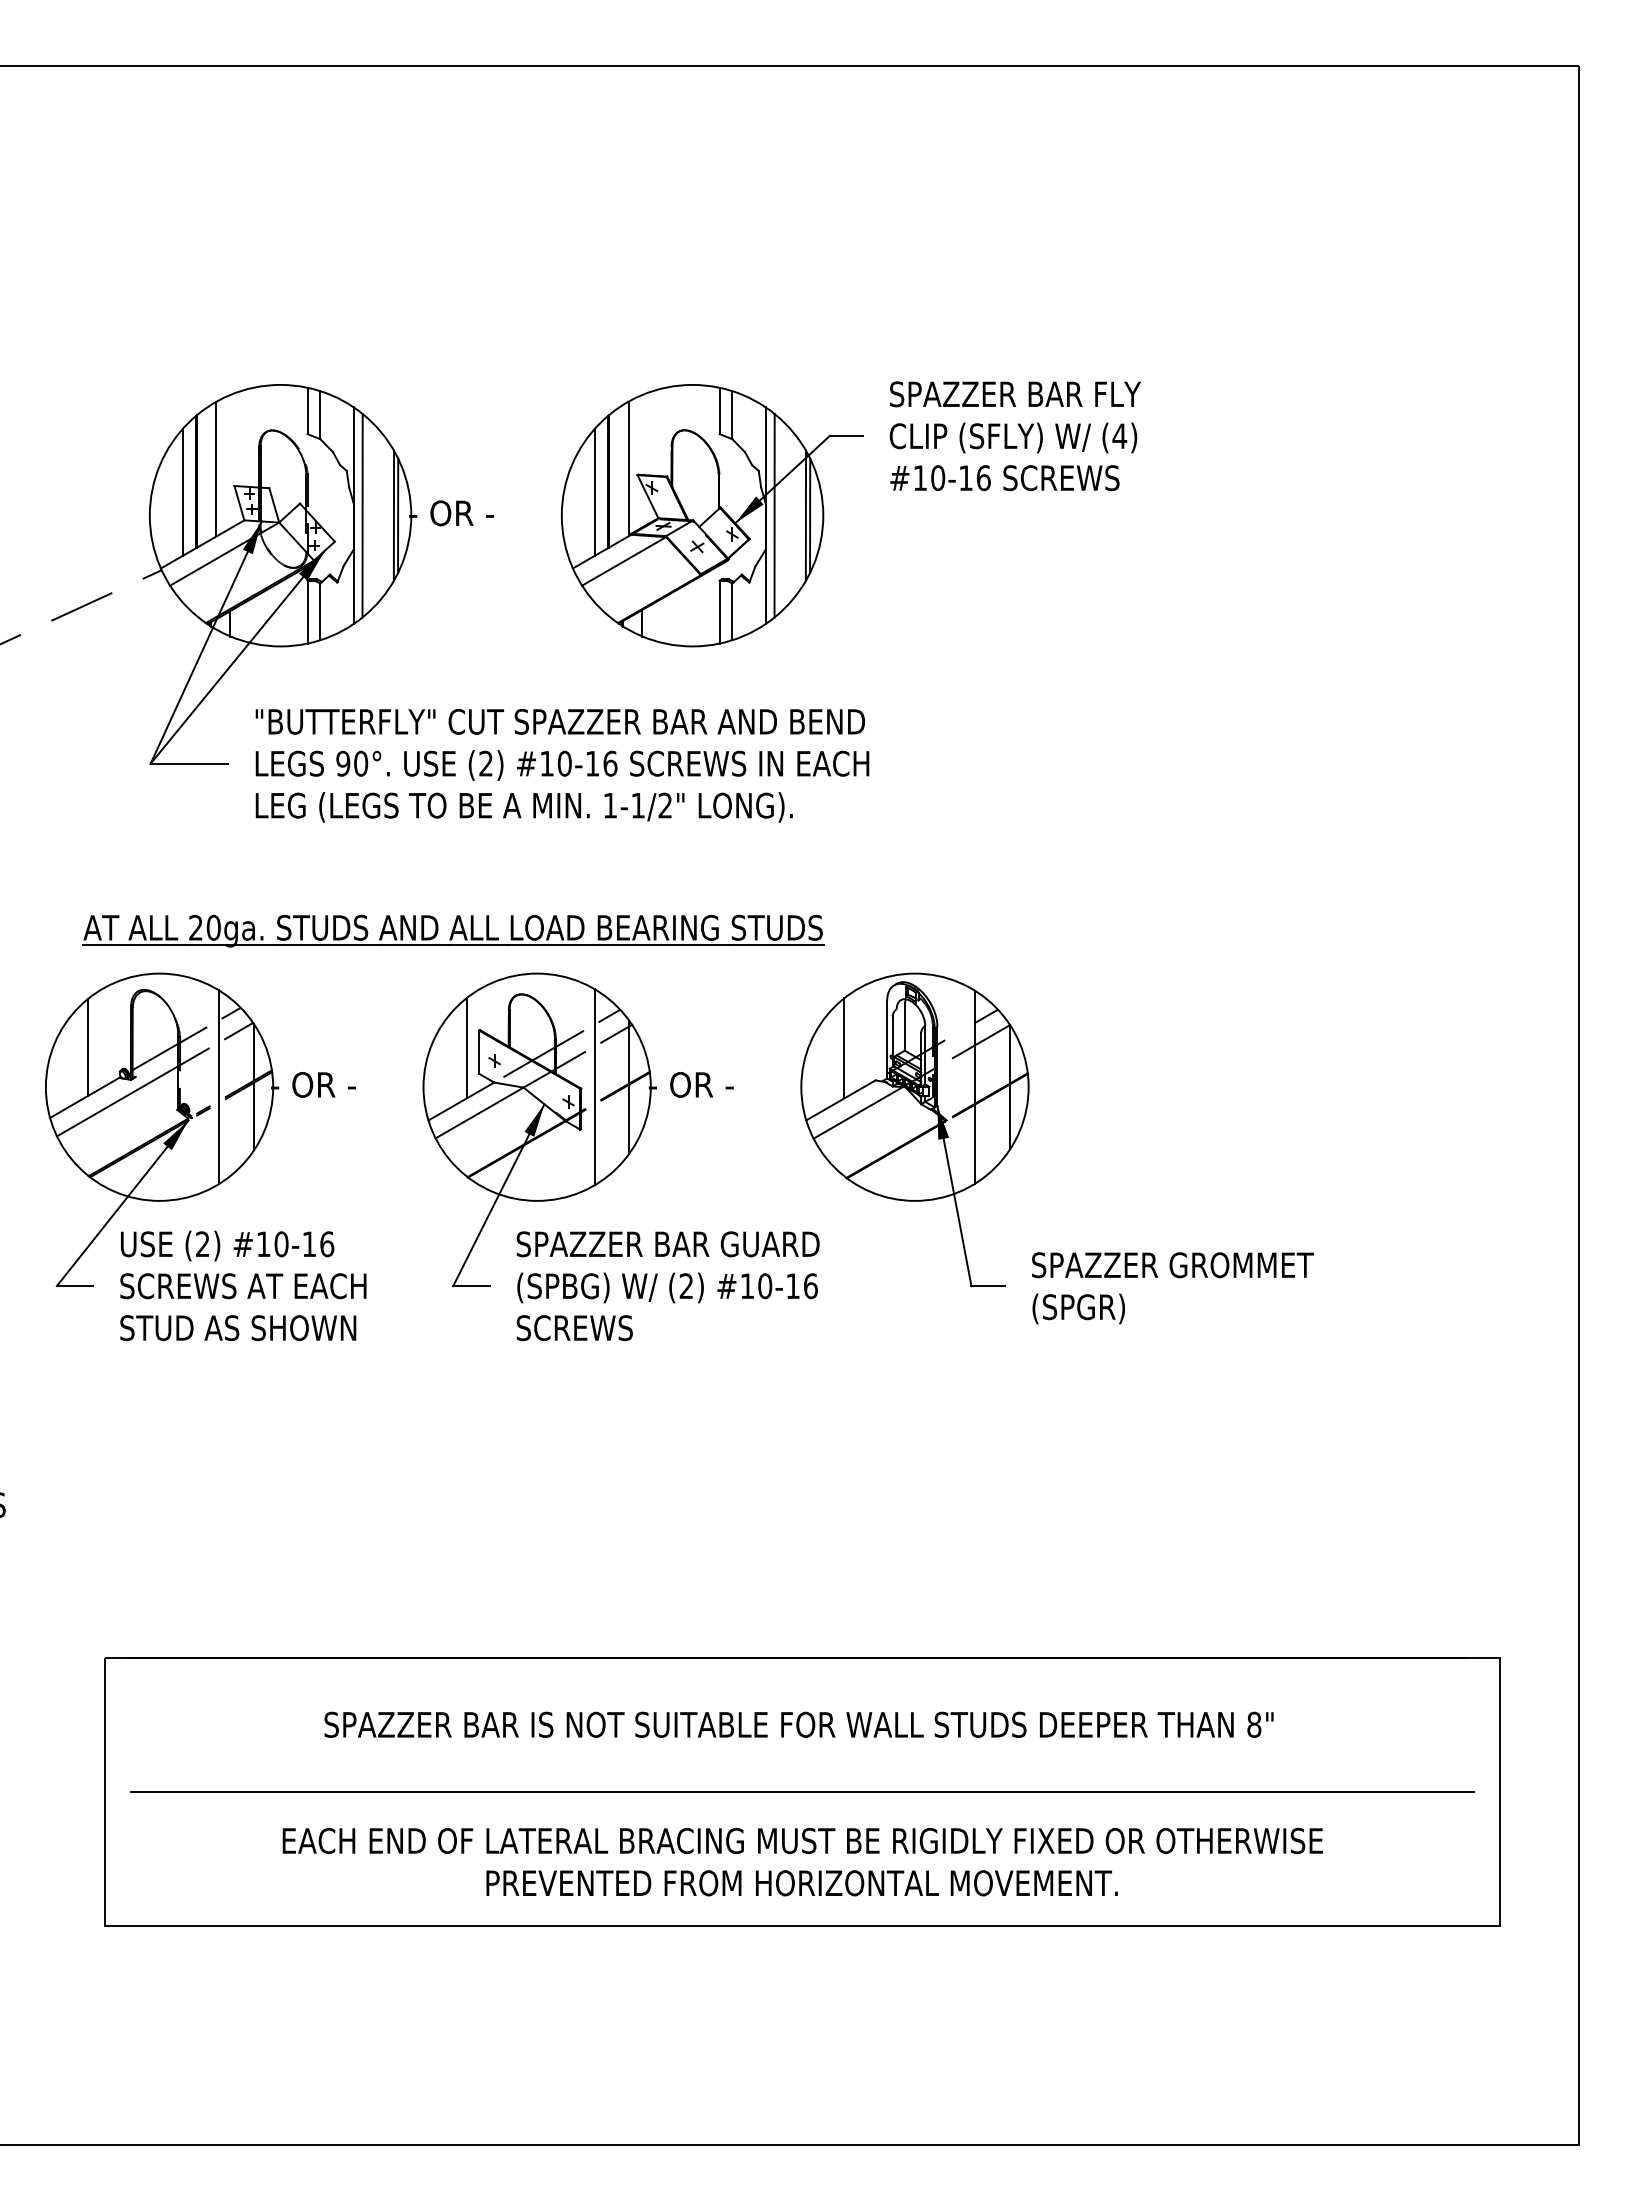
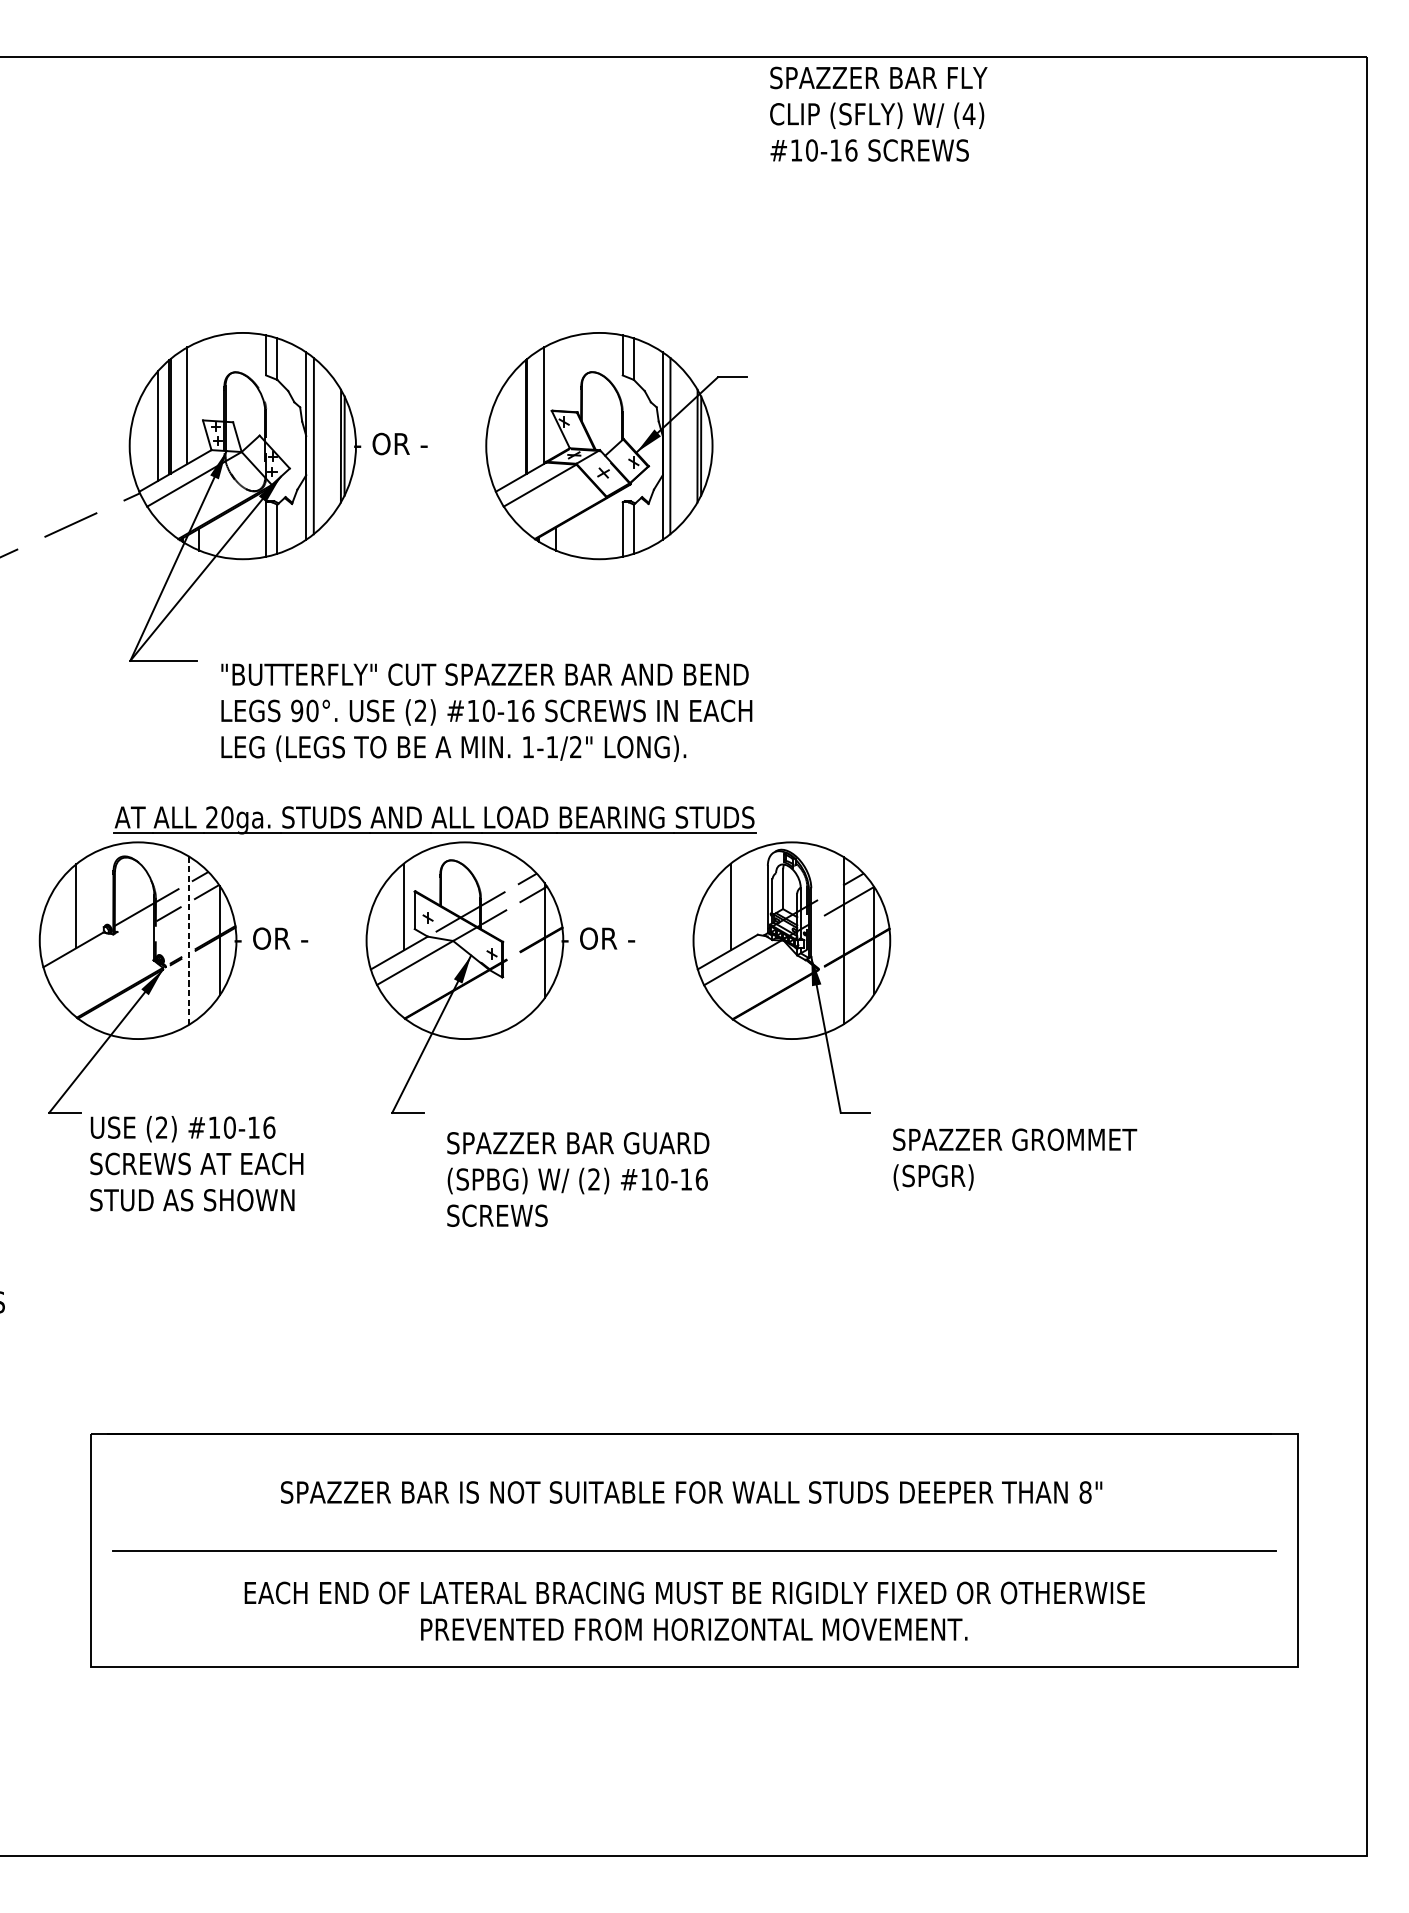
text: (1014, 436) -> (878, 114), moved
line: (595, 491) -> (515, 425), removed
text: (562, 765) -> (486, 712), moved
part: (453, 930) -> (434, 819), moved
line: (218, 1087) -> (189, 940), solid -> dashed
line: (594, 1087) -> (514, 940), removed
line: (117, 1101) -> (101, 953), removed
text: (243, 1285) -> (196, 1163), moved
text: (667, 1286) -> (577, 1179), moved
text: (1172, 1288) -> (1014, 1159), moved

